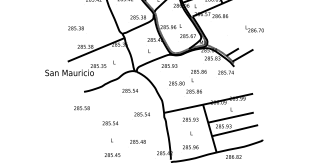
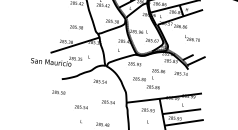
text: (75, 28) -> (76, 27), moved
text: (254, 28) -> (192, 37), moved

